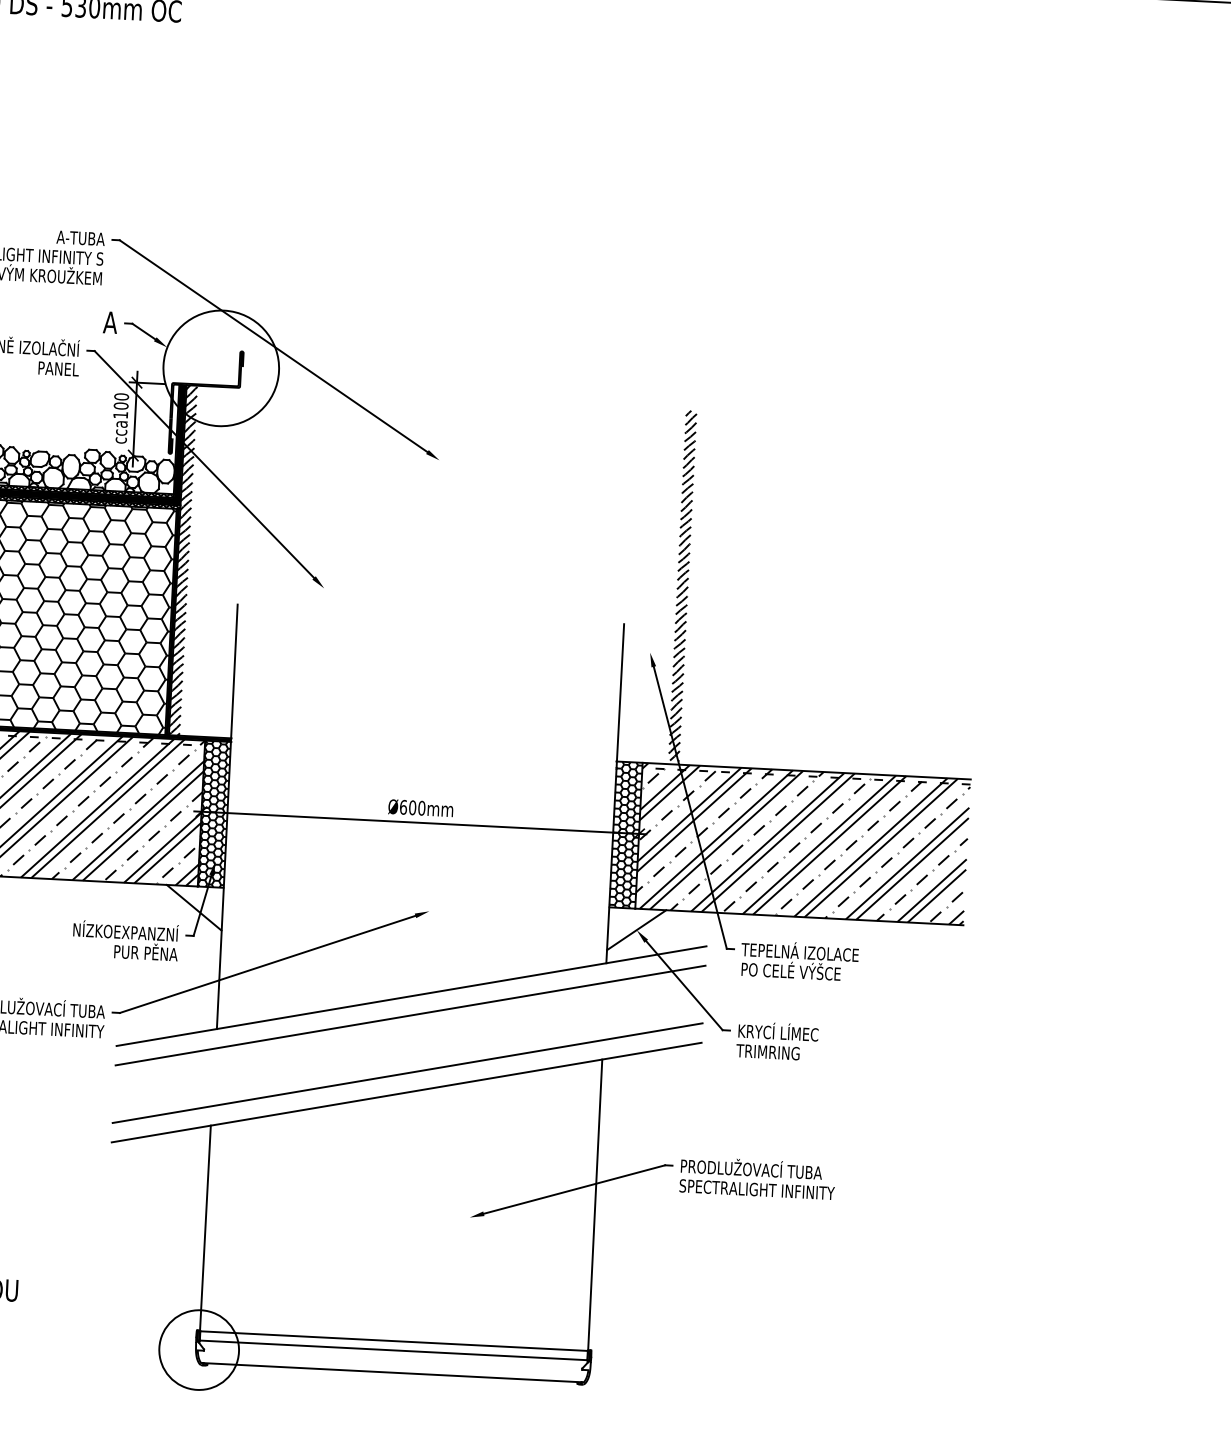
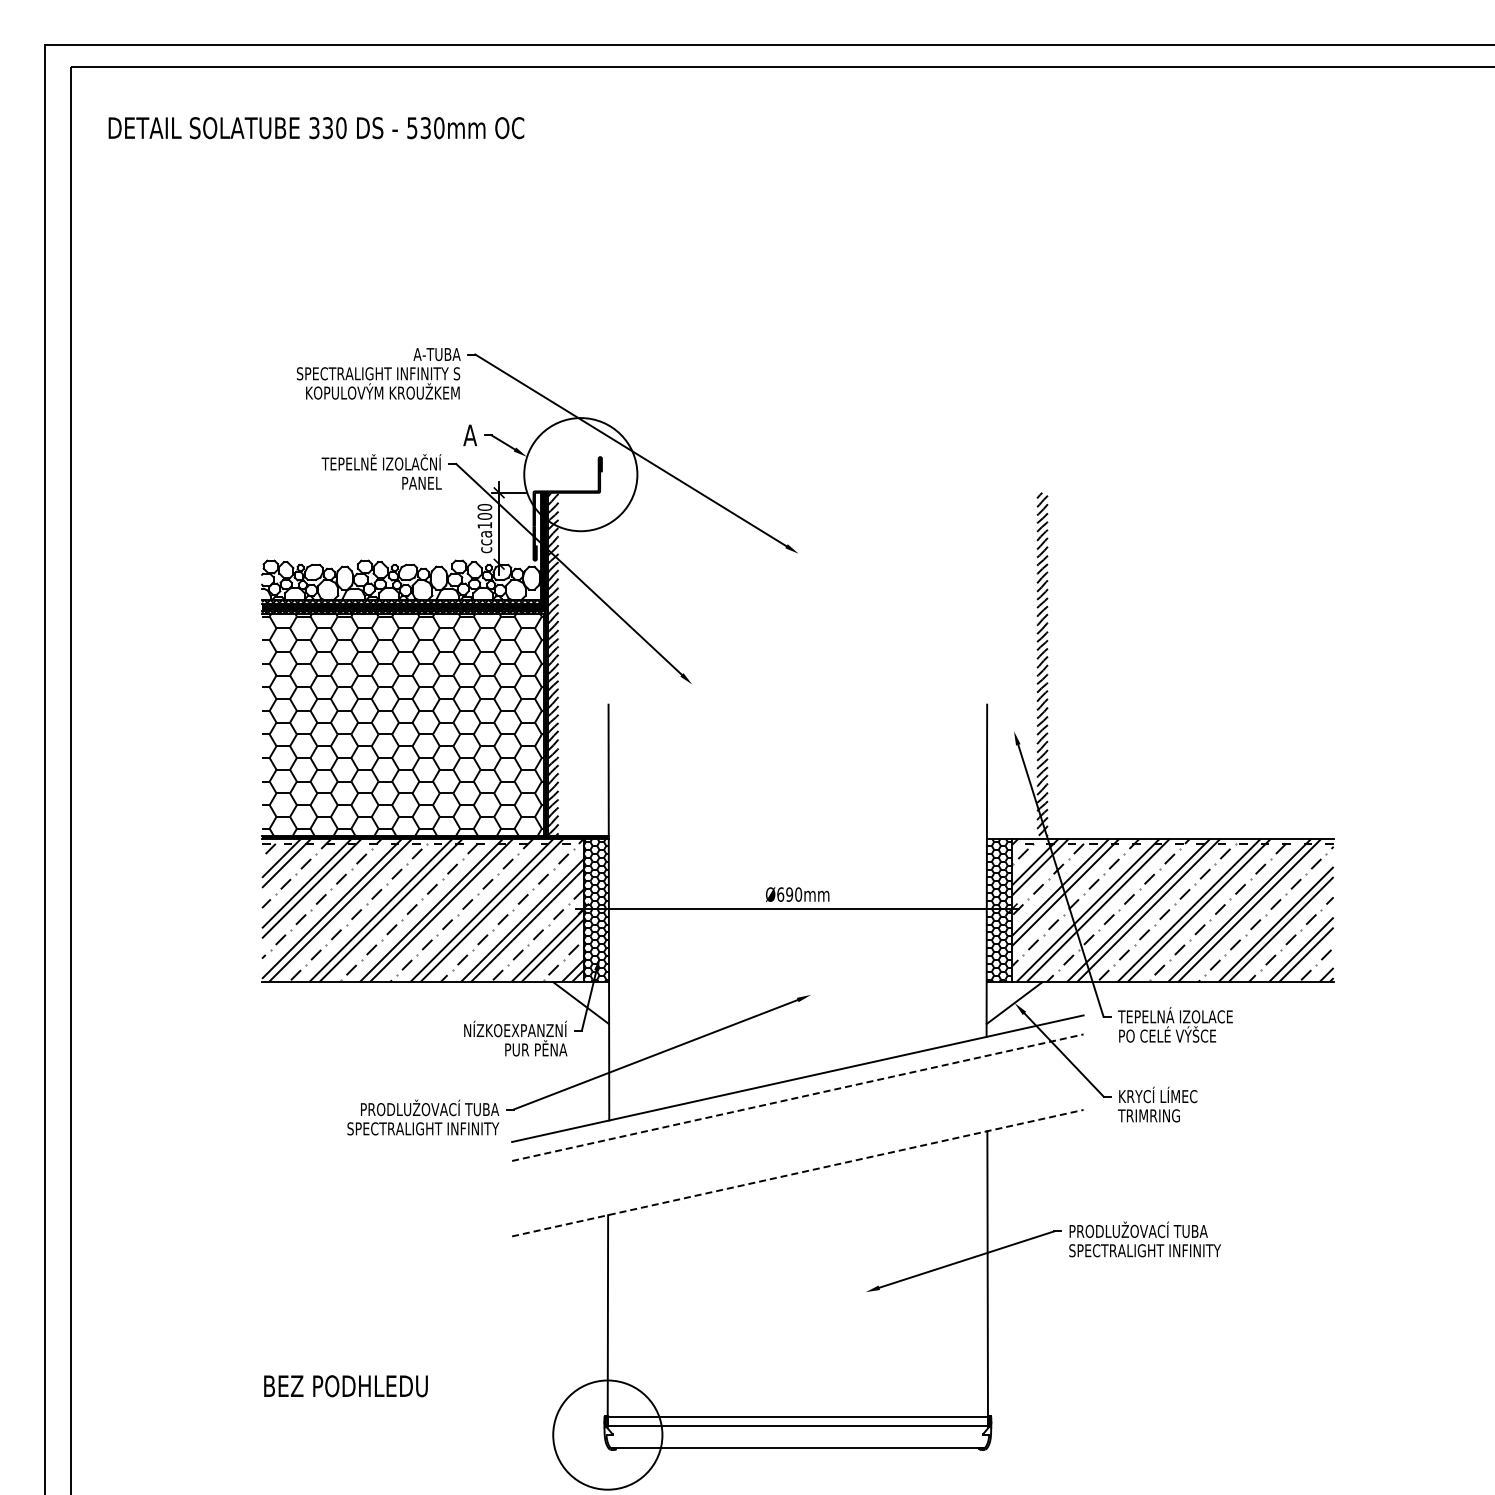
text: (412, 807) -> (789, 894), Ø600mm -> Ø690mm
line: (410, 1015) -> (797, 1097), solid -> dashed
line: (407, 1072) -> (797, 1153), removed
line: (406, 1092) -> (797, 1173), solid -> dashed
circle: (198, 1350) -> (607, 1435), size x1.4

